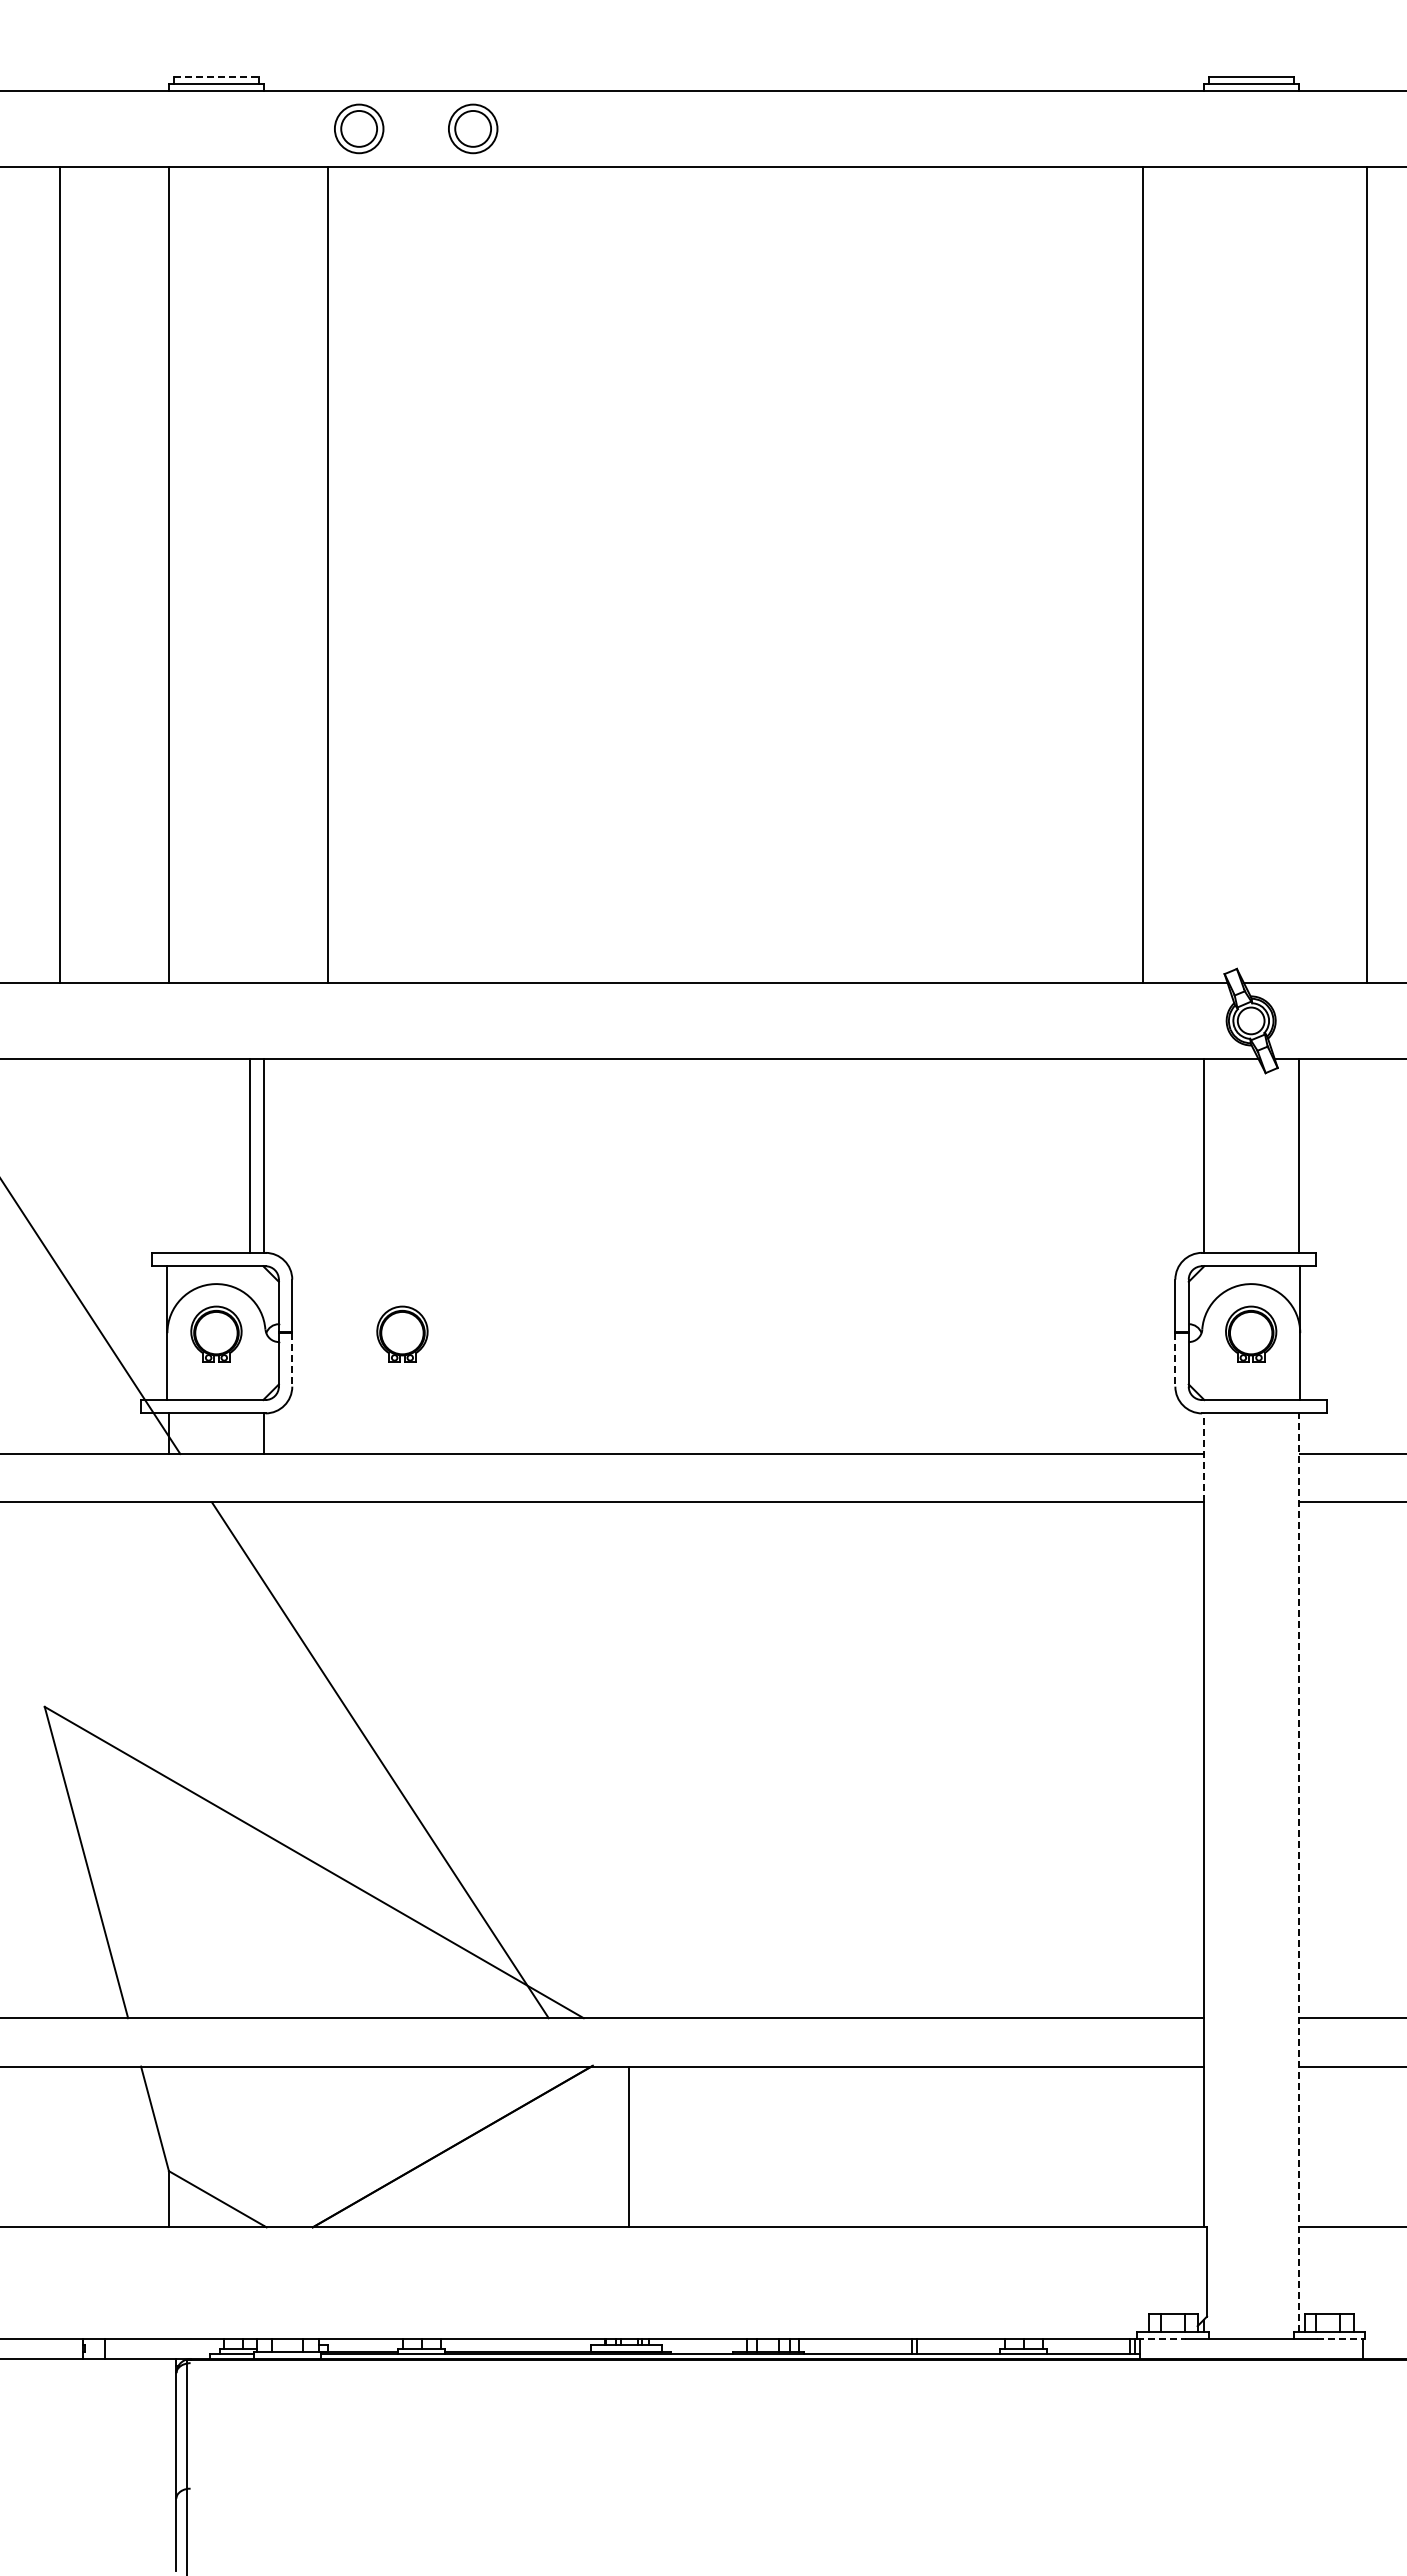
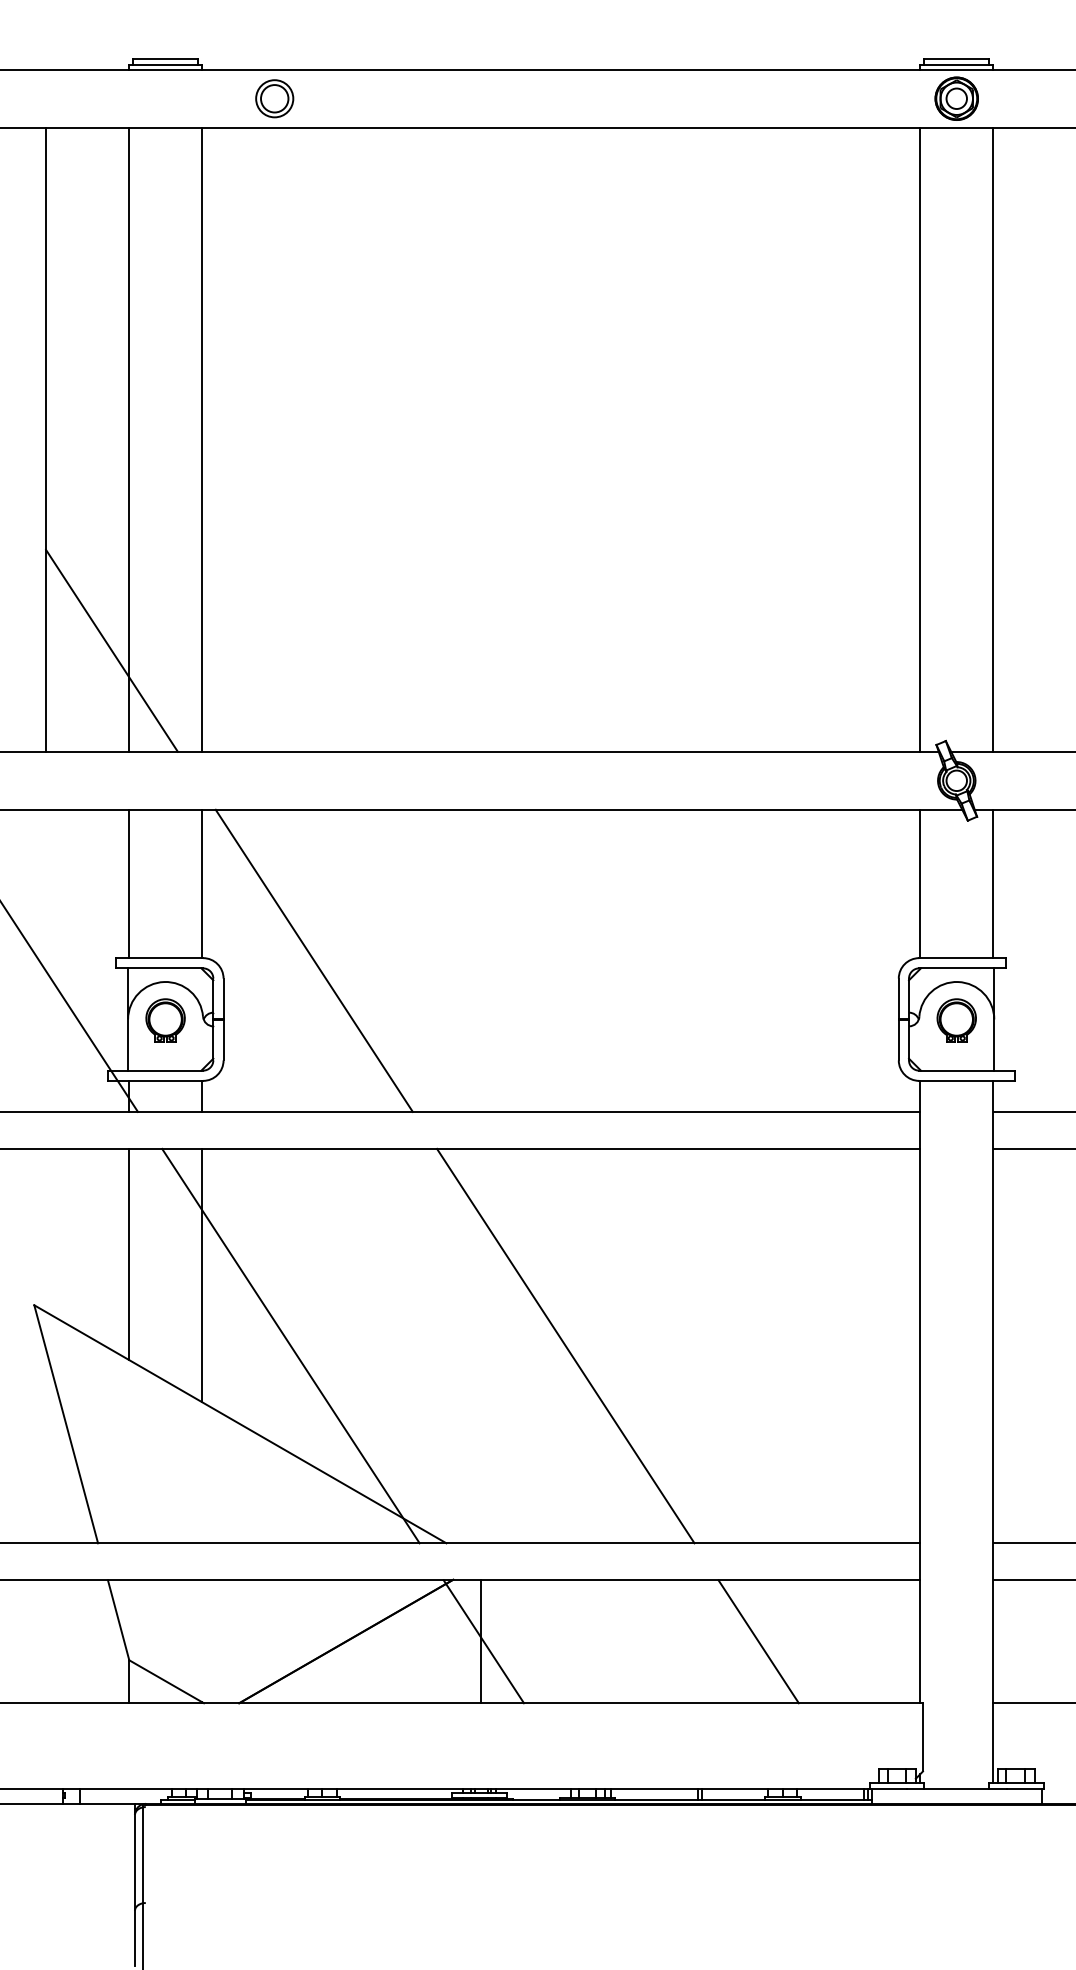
line: (216, 77) -> (165, 59), dashed -> solid
part: (473, 128) -> (362, 98), removed
part: (1250, 128) -> (956, 98), added
line: (328, 574) -> (202, 439), moved
line: (1142, 574) -> (920, 439), moved
line: (1366, 574) -> (992, 439), moved
line: (146, 851) -> (112, 651), added
line: (249, 1155) -> (128, 883), moved
line: (410, 1256) -> (313, 960), added
part: (402, 1333) -> (307, 1019), removed
line: (292, 1359) -> (223, 1039), dashed -> solid
line: (1175, 1359) -> (898, 1039), dashed -> solid
line: (1203, 1457) -> (920, 1114), dashed -> solid
line: (168, 1640) -> (128, 1254), added
line: (264, 1667) -> (202, 1275), added
line: (739, 1760) -> (565, 1346), added
line: (1298, 1872) -> (992, 1431), dashed -> solid
line: (632, 2146) -> (483, 1641), added
line: (991, 2146) -> (758, 1641), added
line: (1162, 2338) -> (888, 1788), dashed -> solid
line: (1340, 2338) -> (1025, 1788), dashed -> solid

